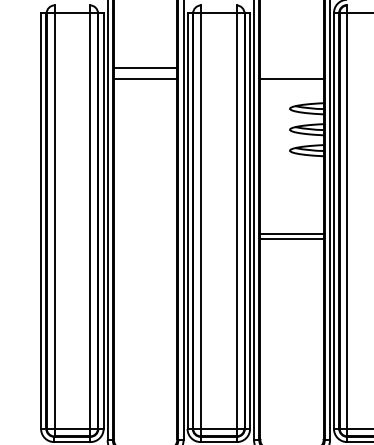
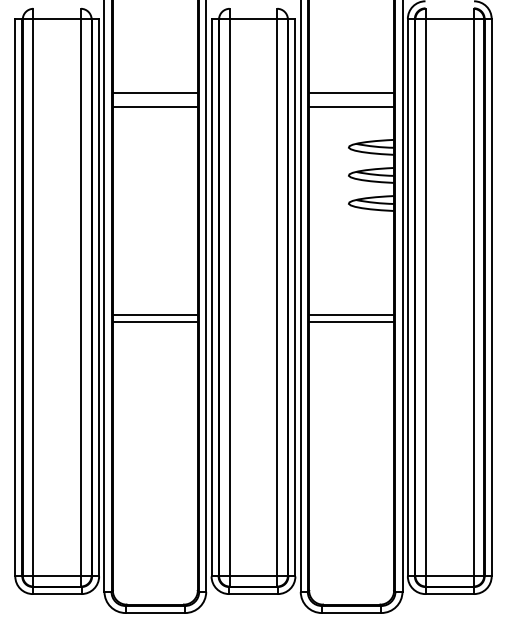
line: (291, 68) -> (351, 93), added
line: (144, 233) -> (154, 314), added
line: (144, 238) -> (154, 321), added

